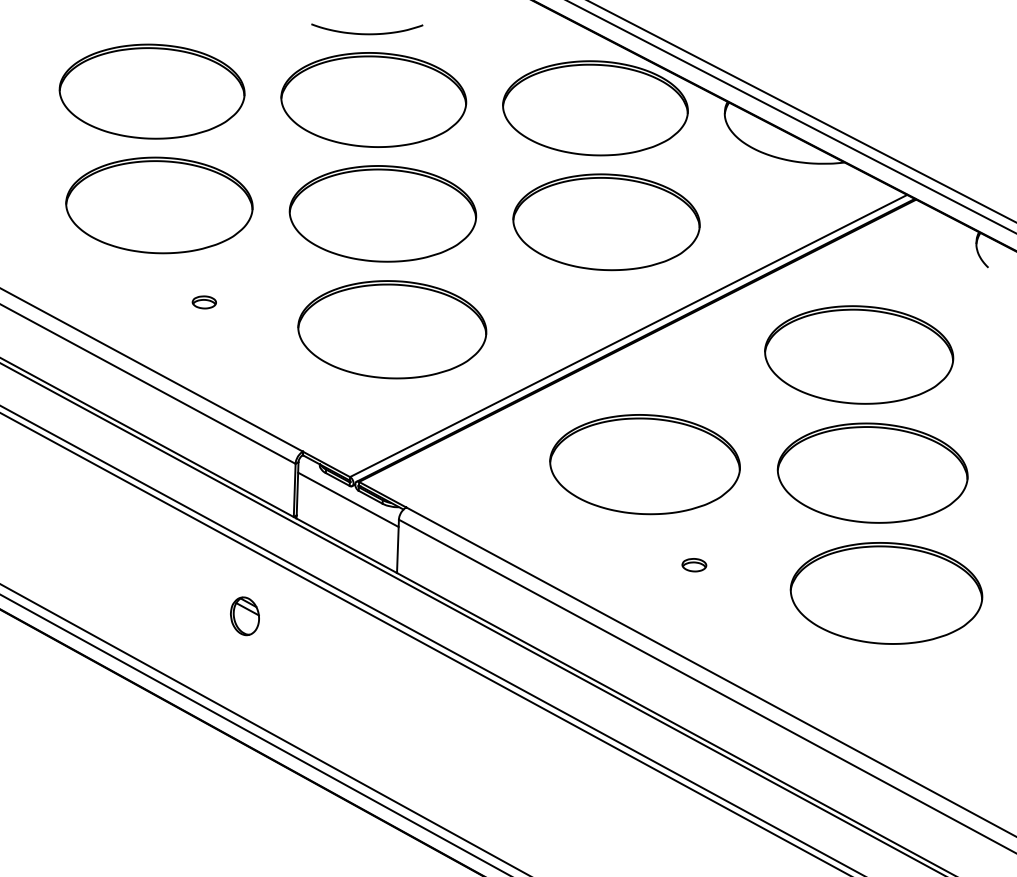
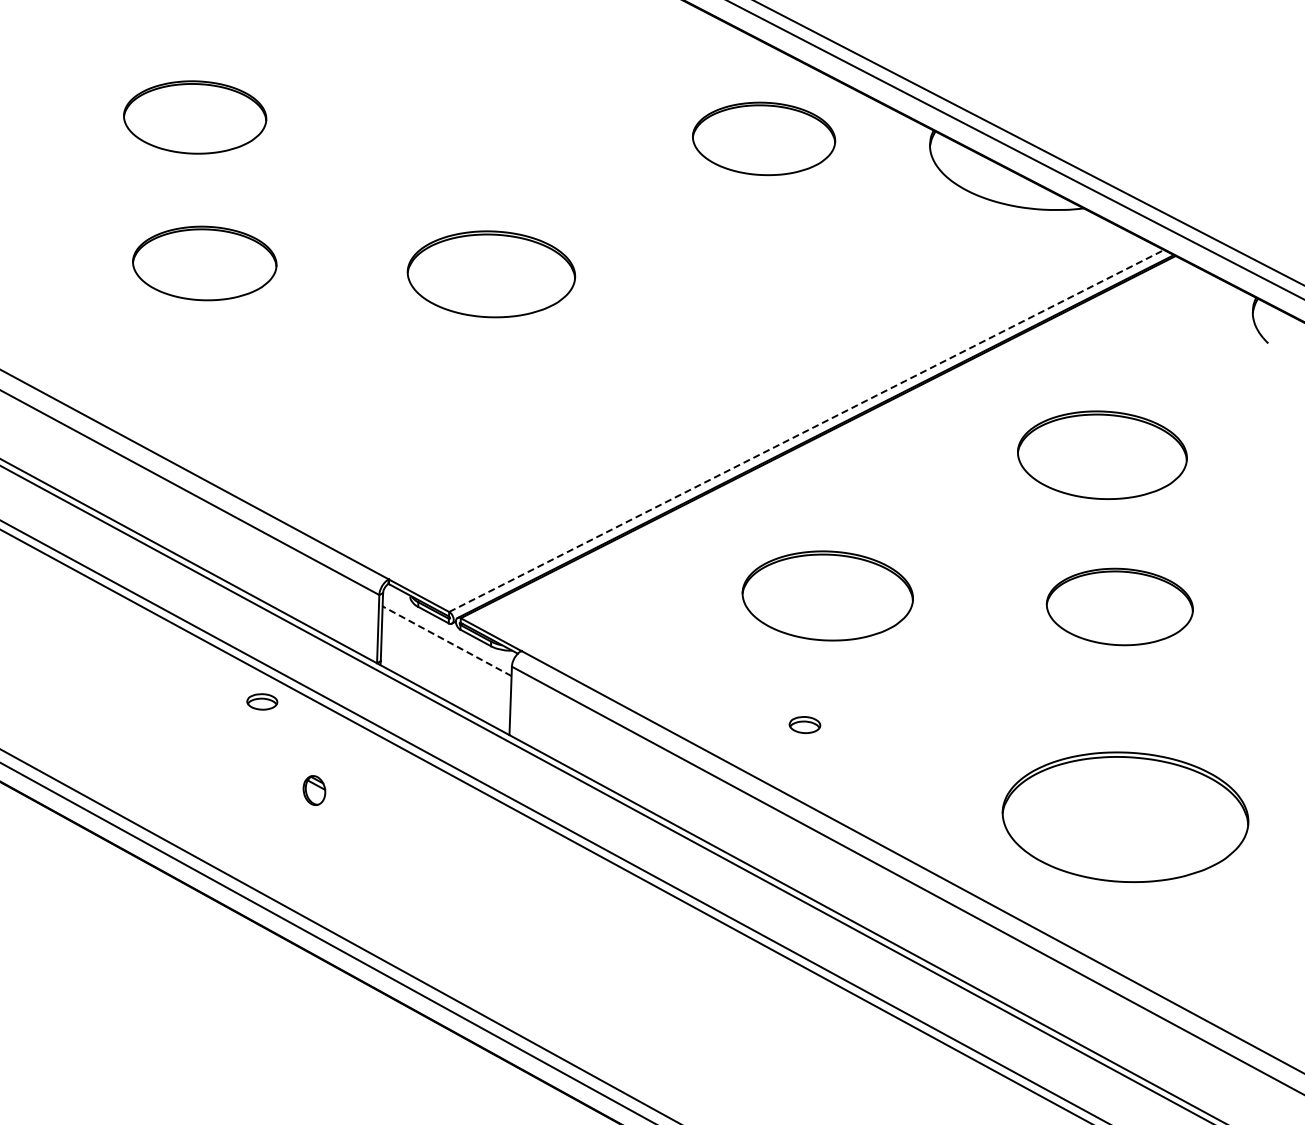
curve: (367, 33) -> (471, 43), removed
part: (151, 91) -> (194, 117), size x0.6
part: (373, 99) -> (479, 127), removed
part: (595, 108) -> (763, 138), size x0.6
part: (159, 205) -> (204, 263), size x0.6
part: (383, 214) -> (491, 274), size x0.7
part: (605, 221) -> (777, 284), removed
part: (204, 302) -> (262, 701), moved
part: (391, 329) -> (502, 422), removed
line: (628, 336) -> (806, 431), solid -> dashed
part: (859, 354) -> (1102, 454), size x0.7
part: (644, 464) -> (827, 595), size x0.7
part: (872, 472) -> (1119, 606), size x0.6
line: (347, 500) -> (446, 641), solid -> dashed
part: (693, 564) -> (804, 724), moved
part: (886, 592) -> (1125, 816), moved
part: (245, 616) -> (314, 790), size x0.6

